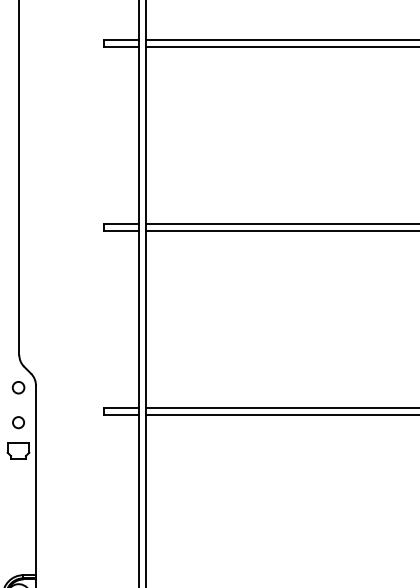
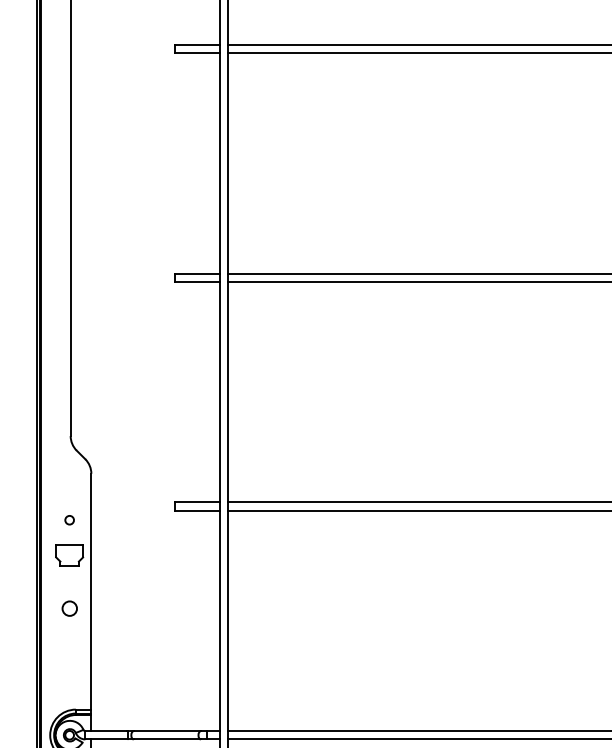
circle: (18, 387) -> (69, 608), moved
circle: (18, 422) -> (69, 520), size x0.62

